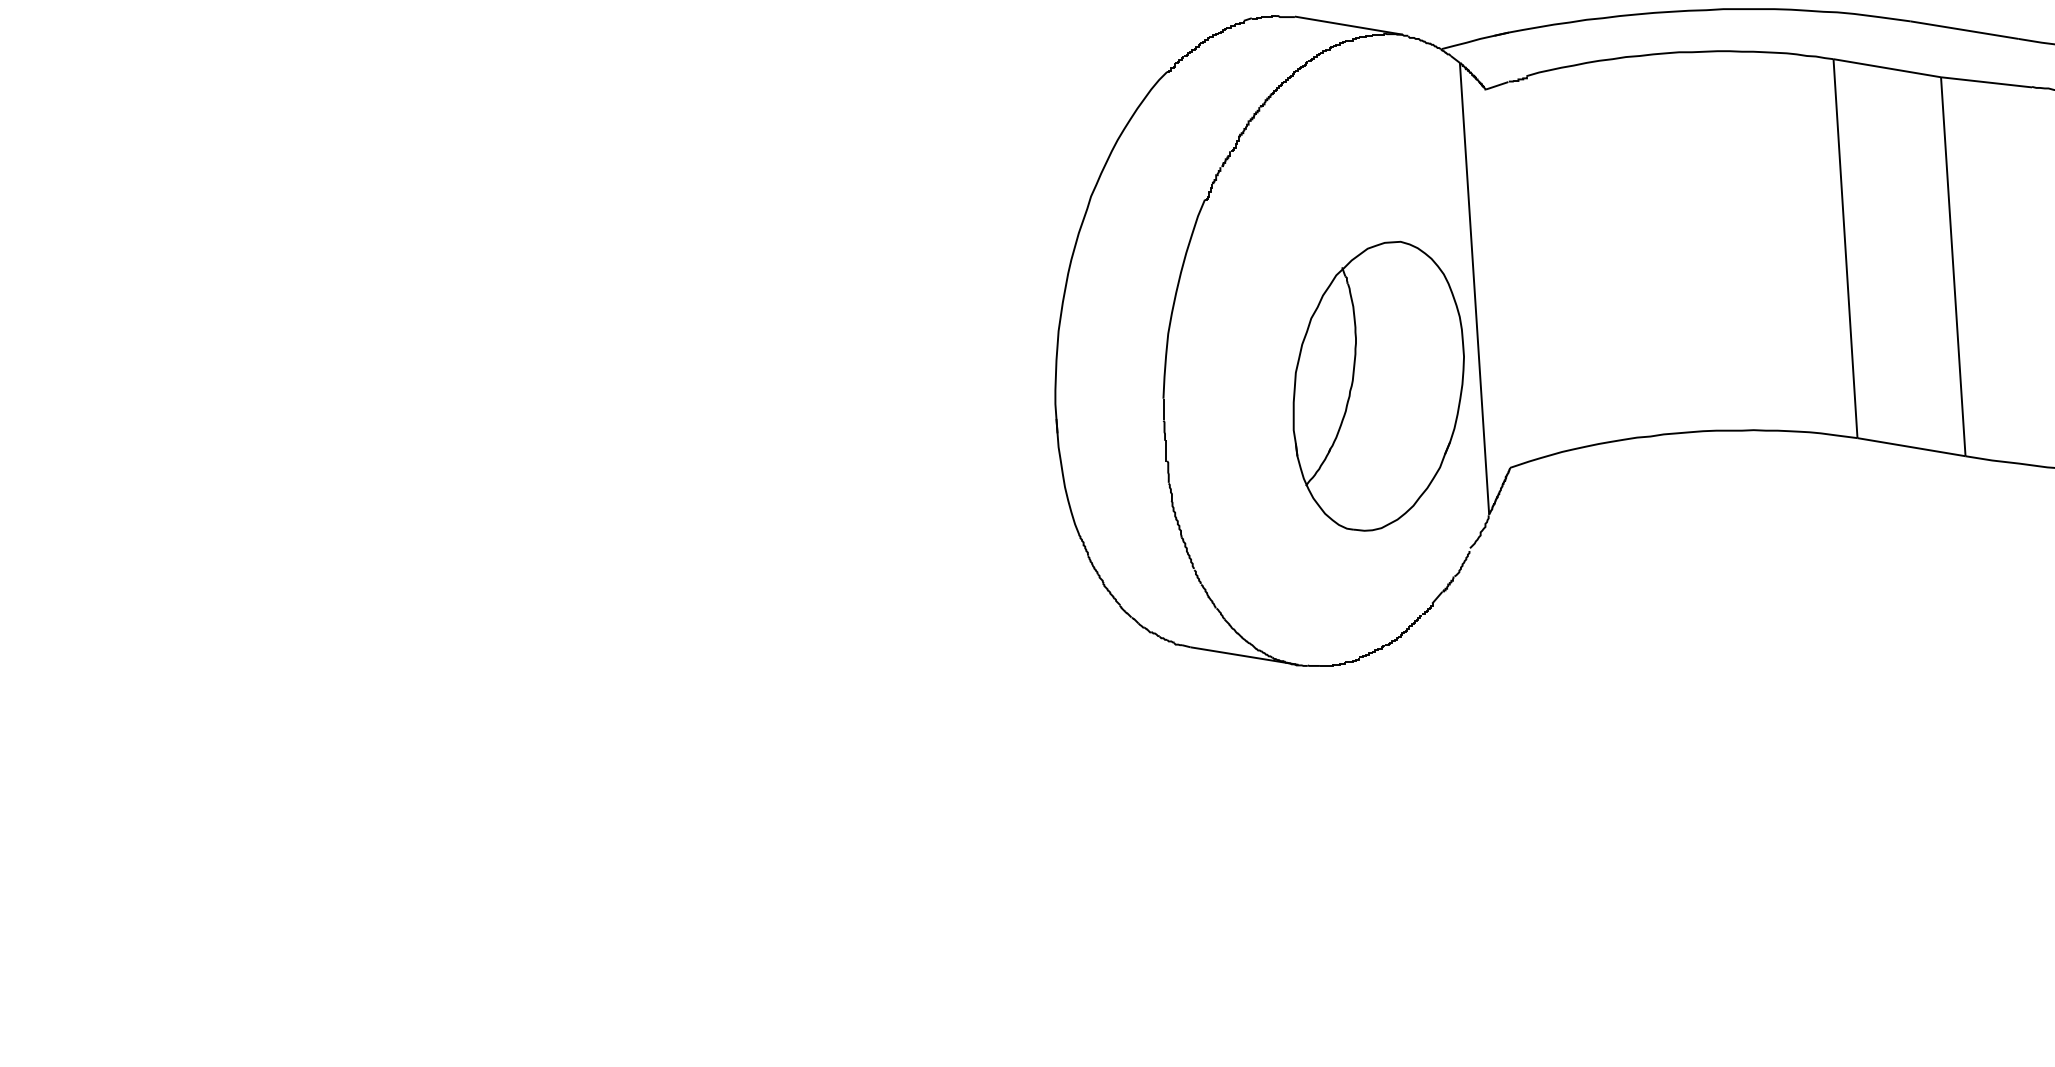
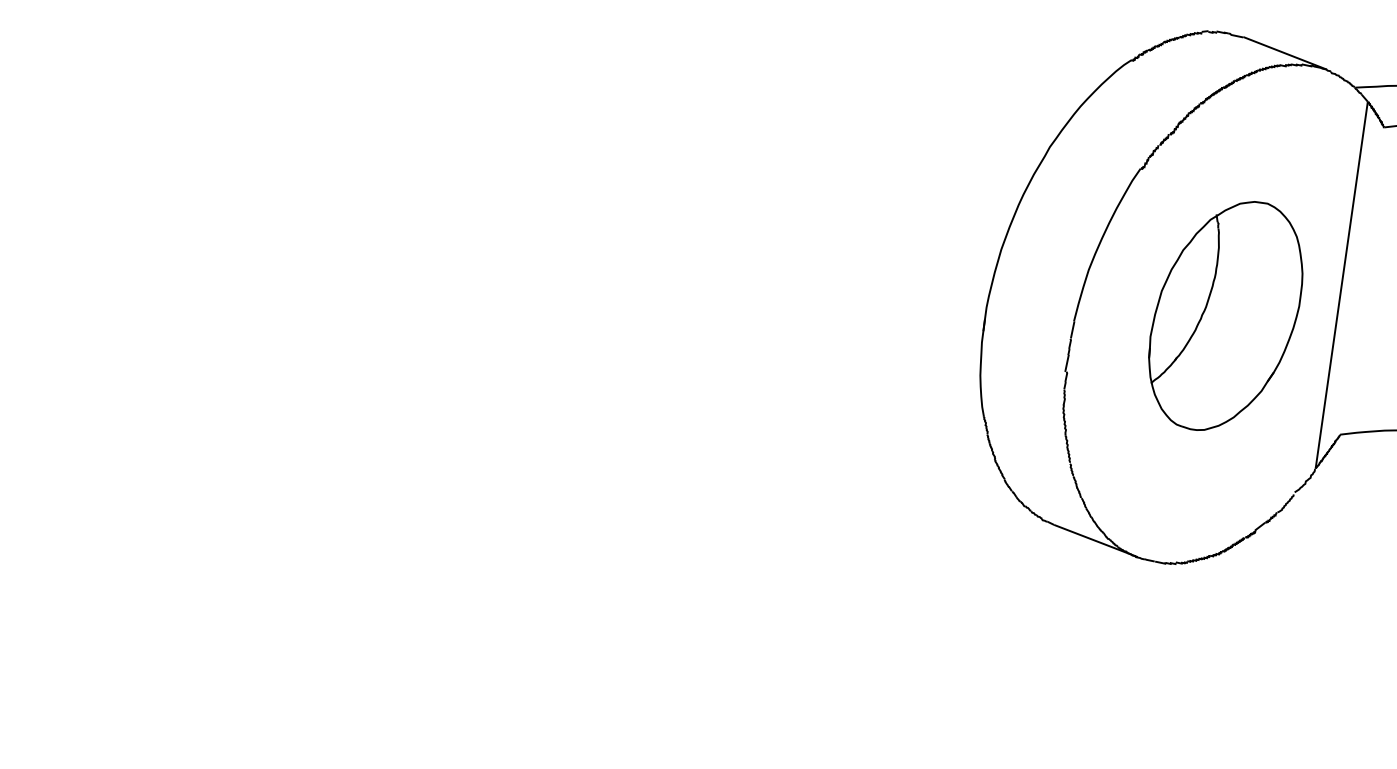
part: (1378, 385) -> (1225, 315), moved

